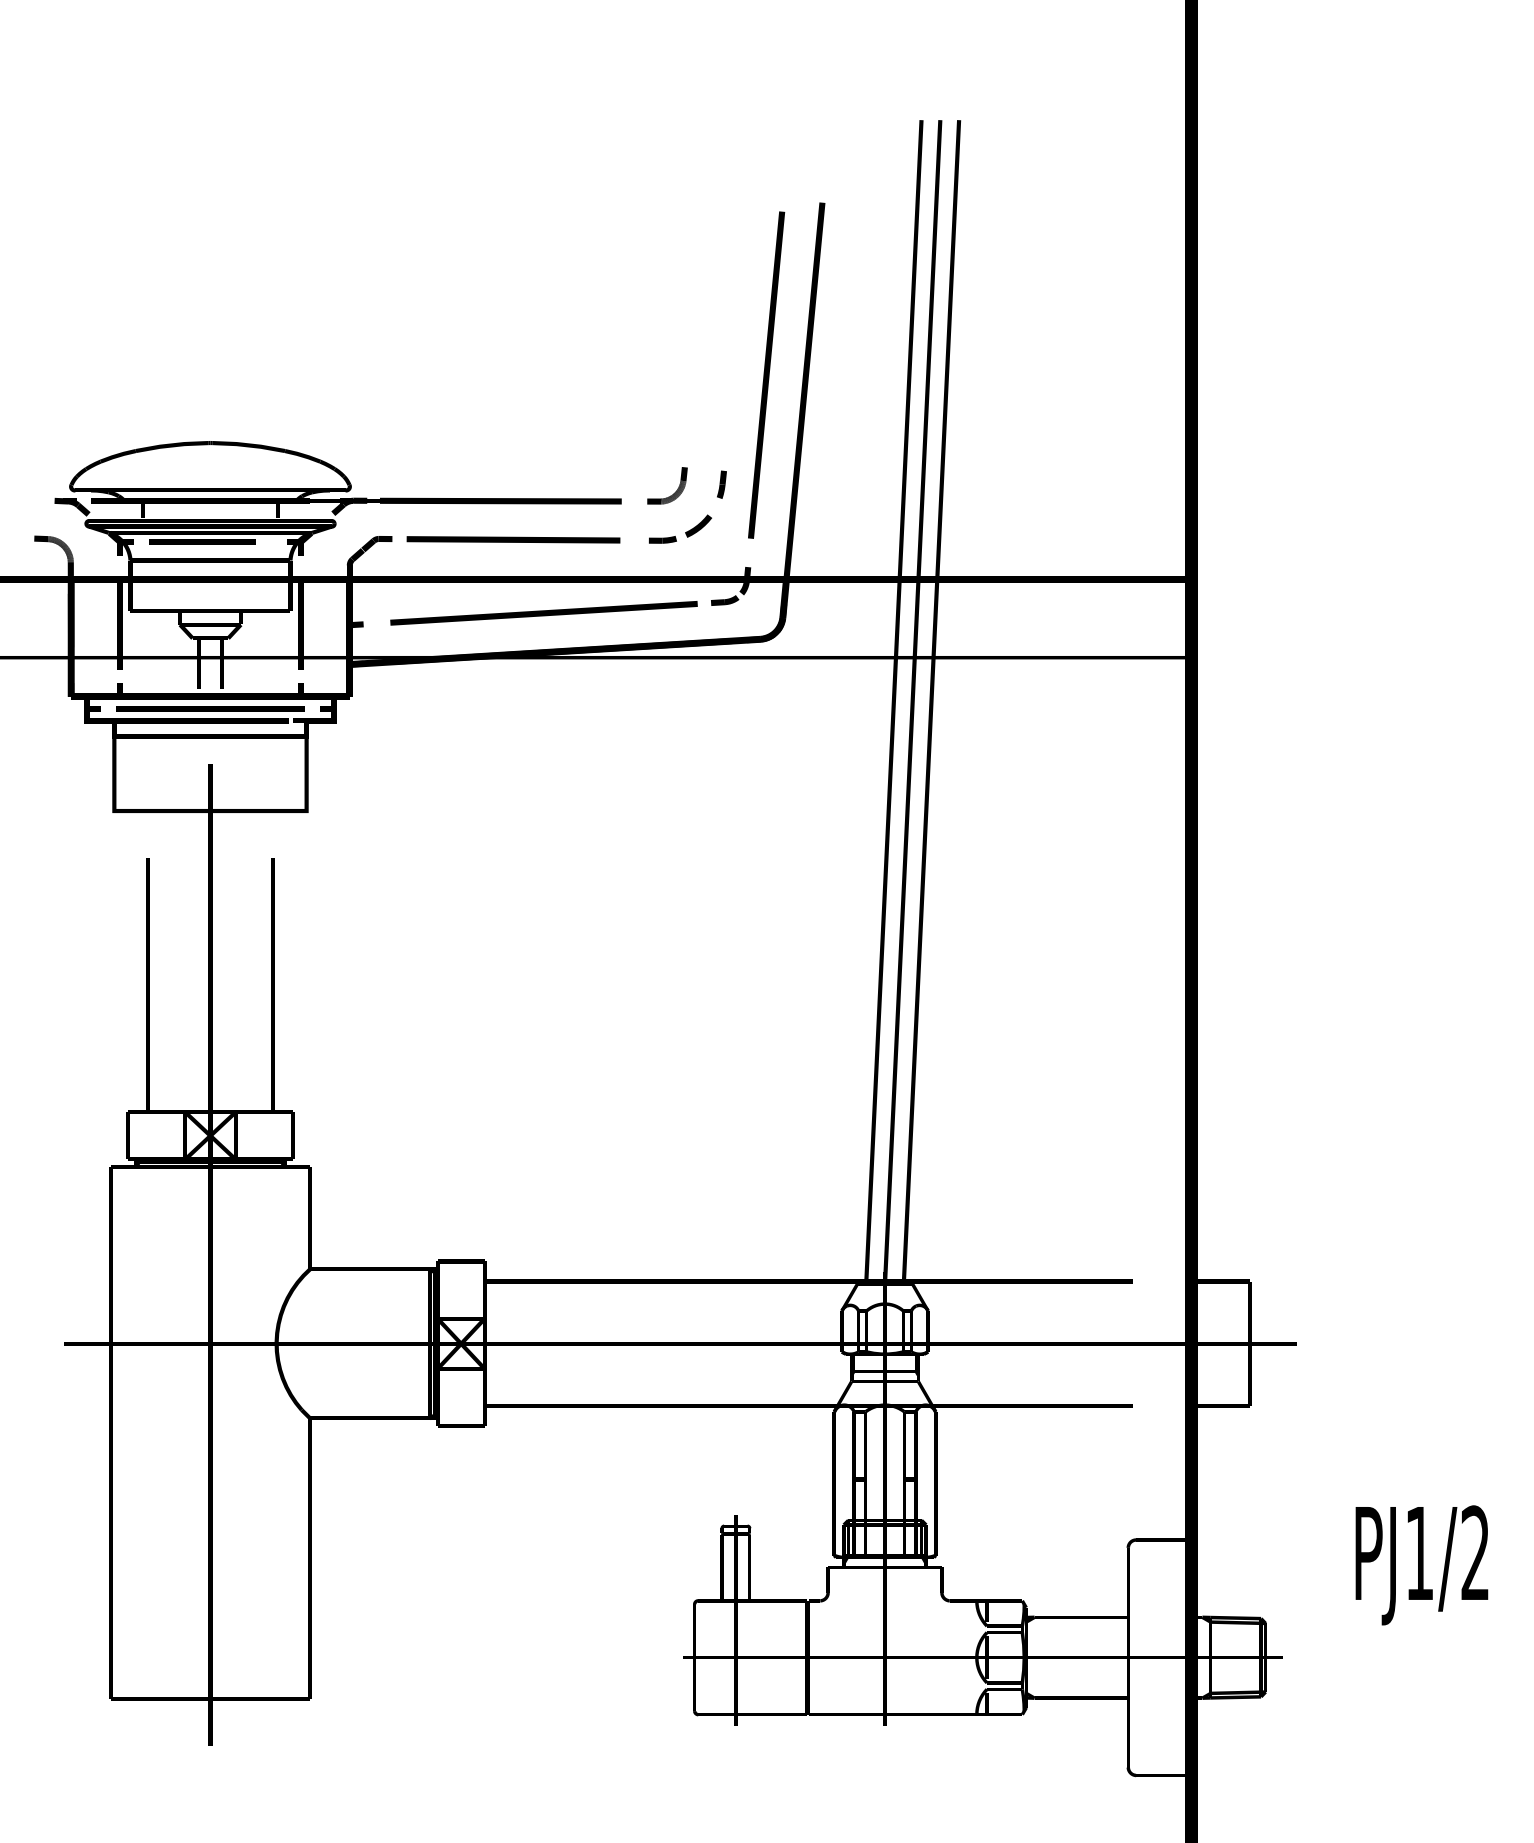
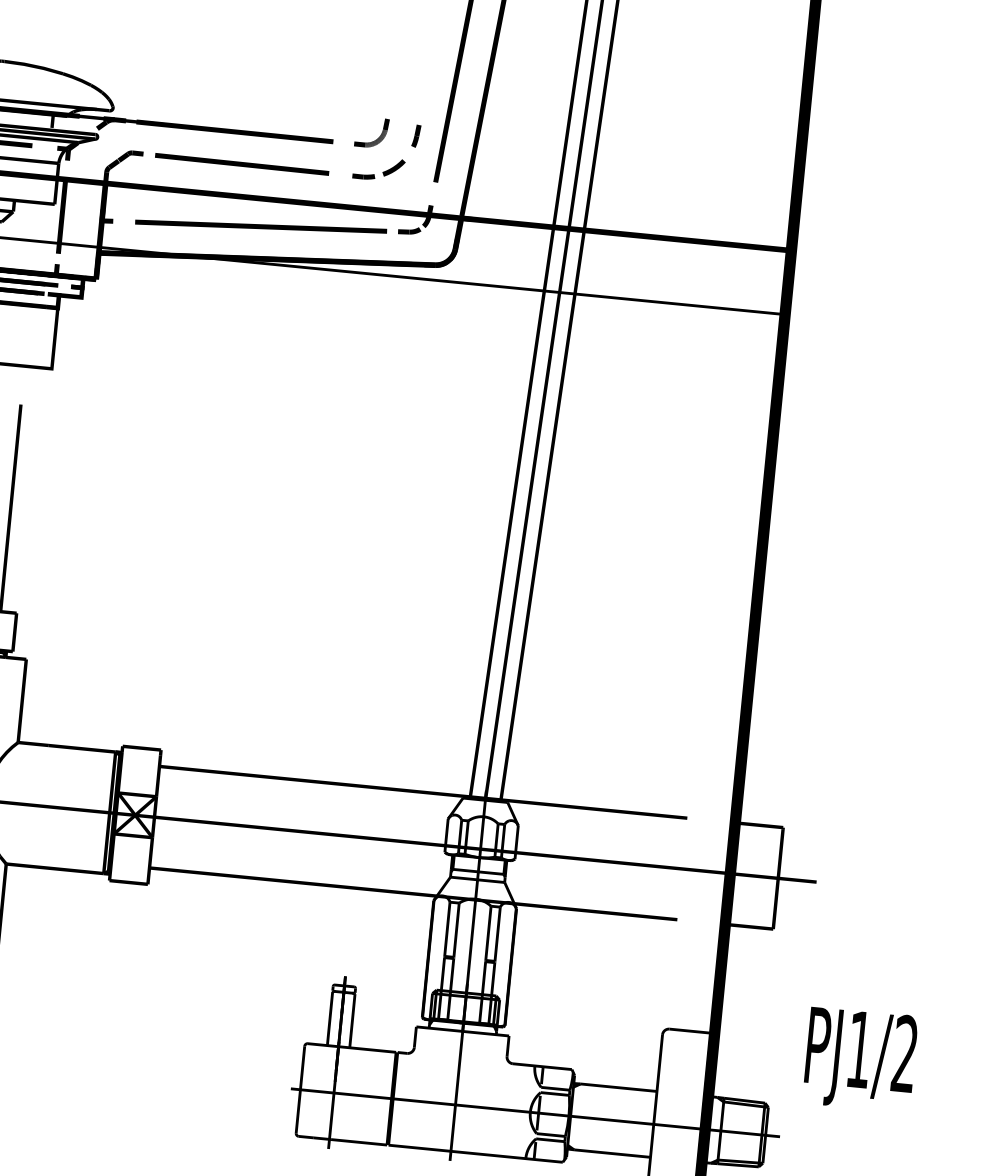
text: (1421, 1565) -> (860, 1059), moved

